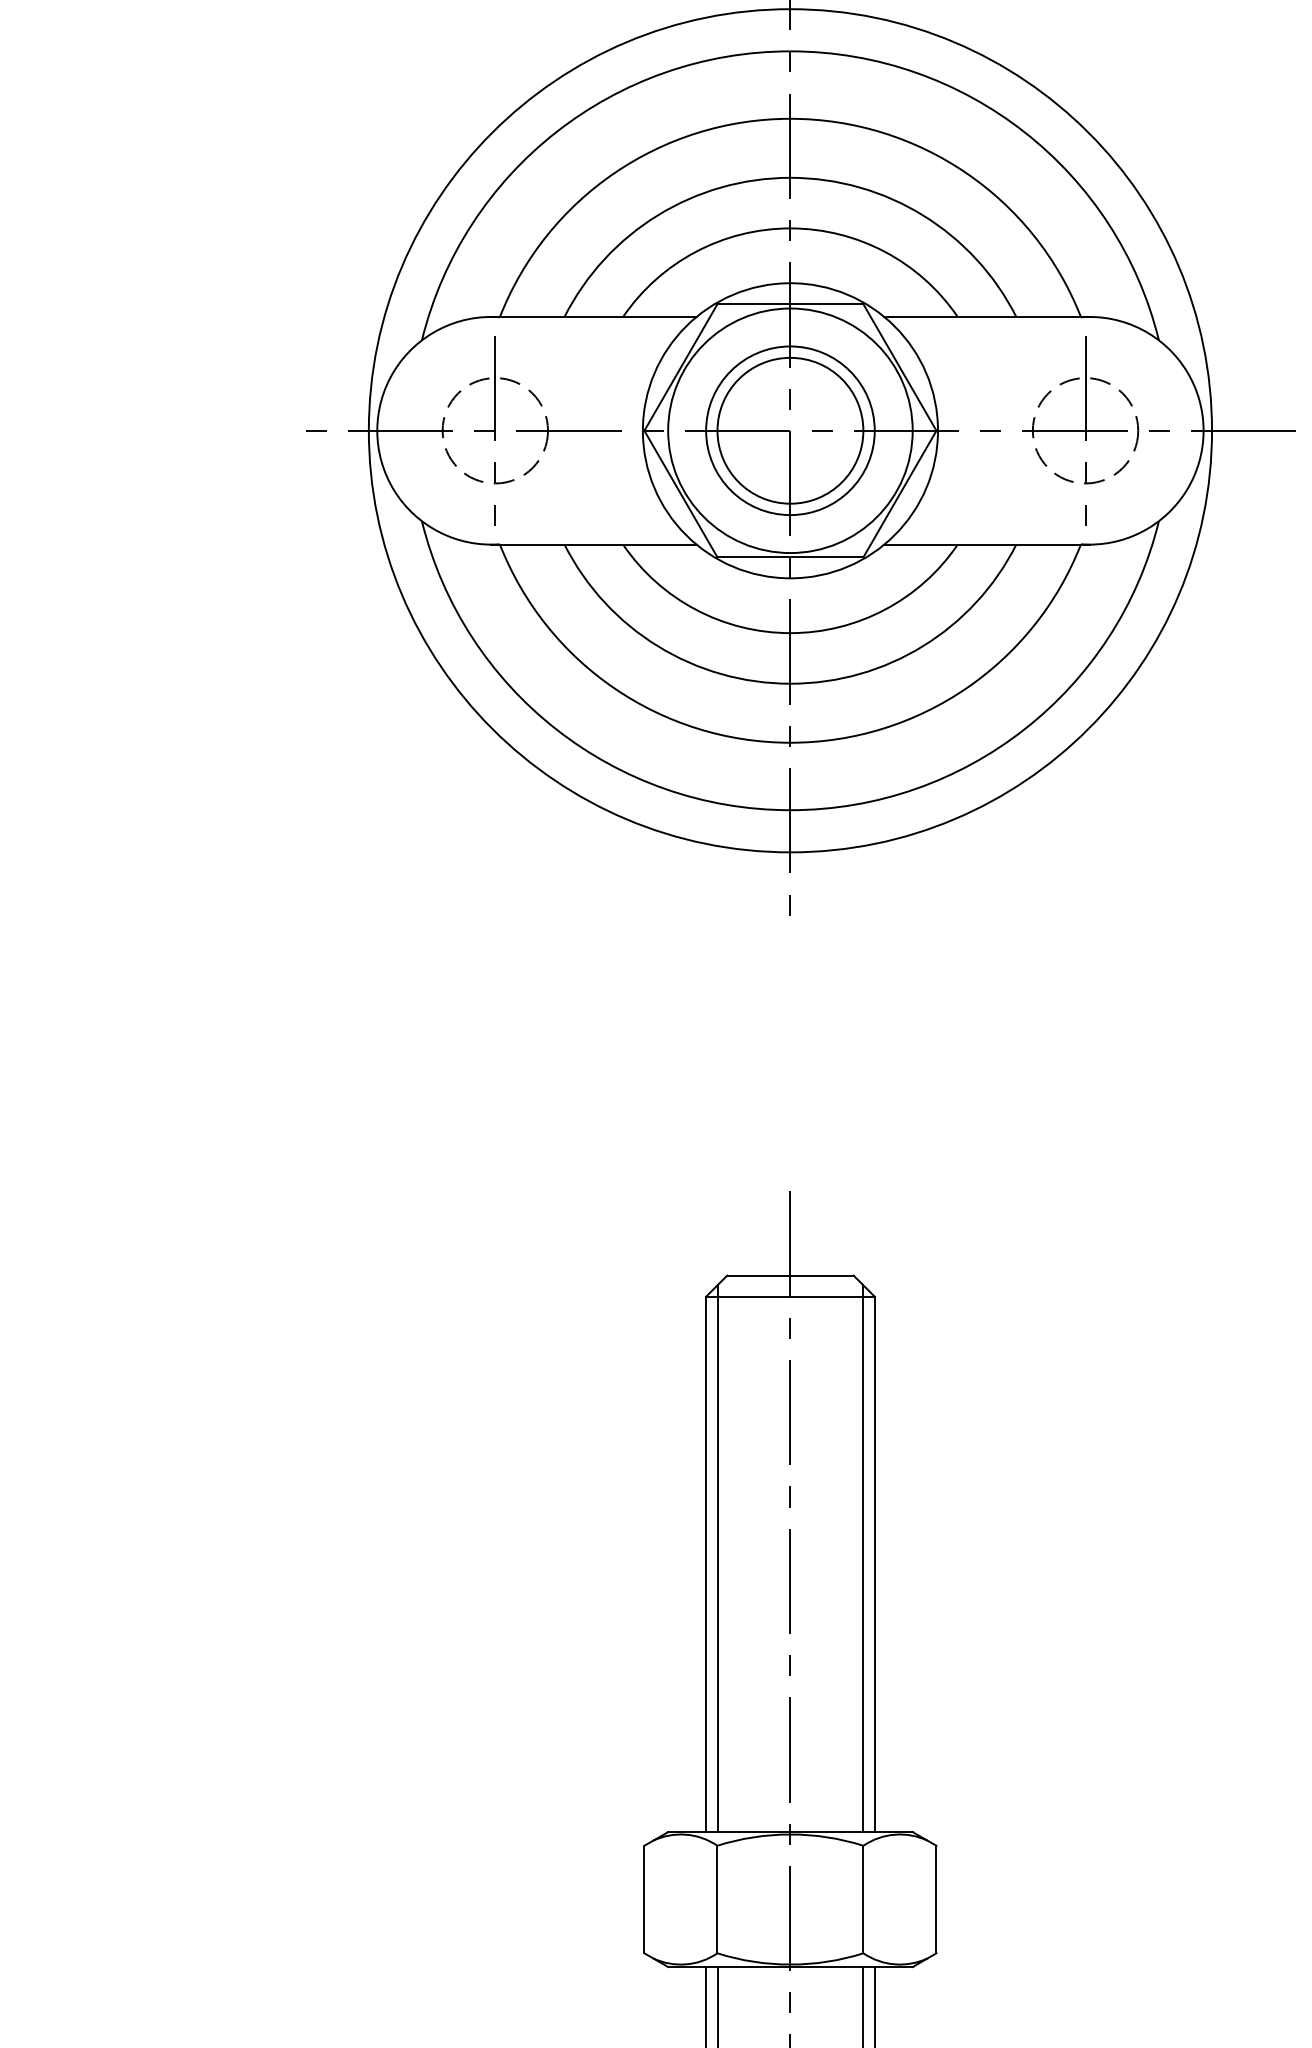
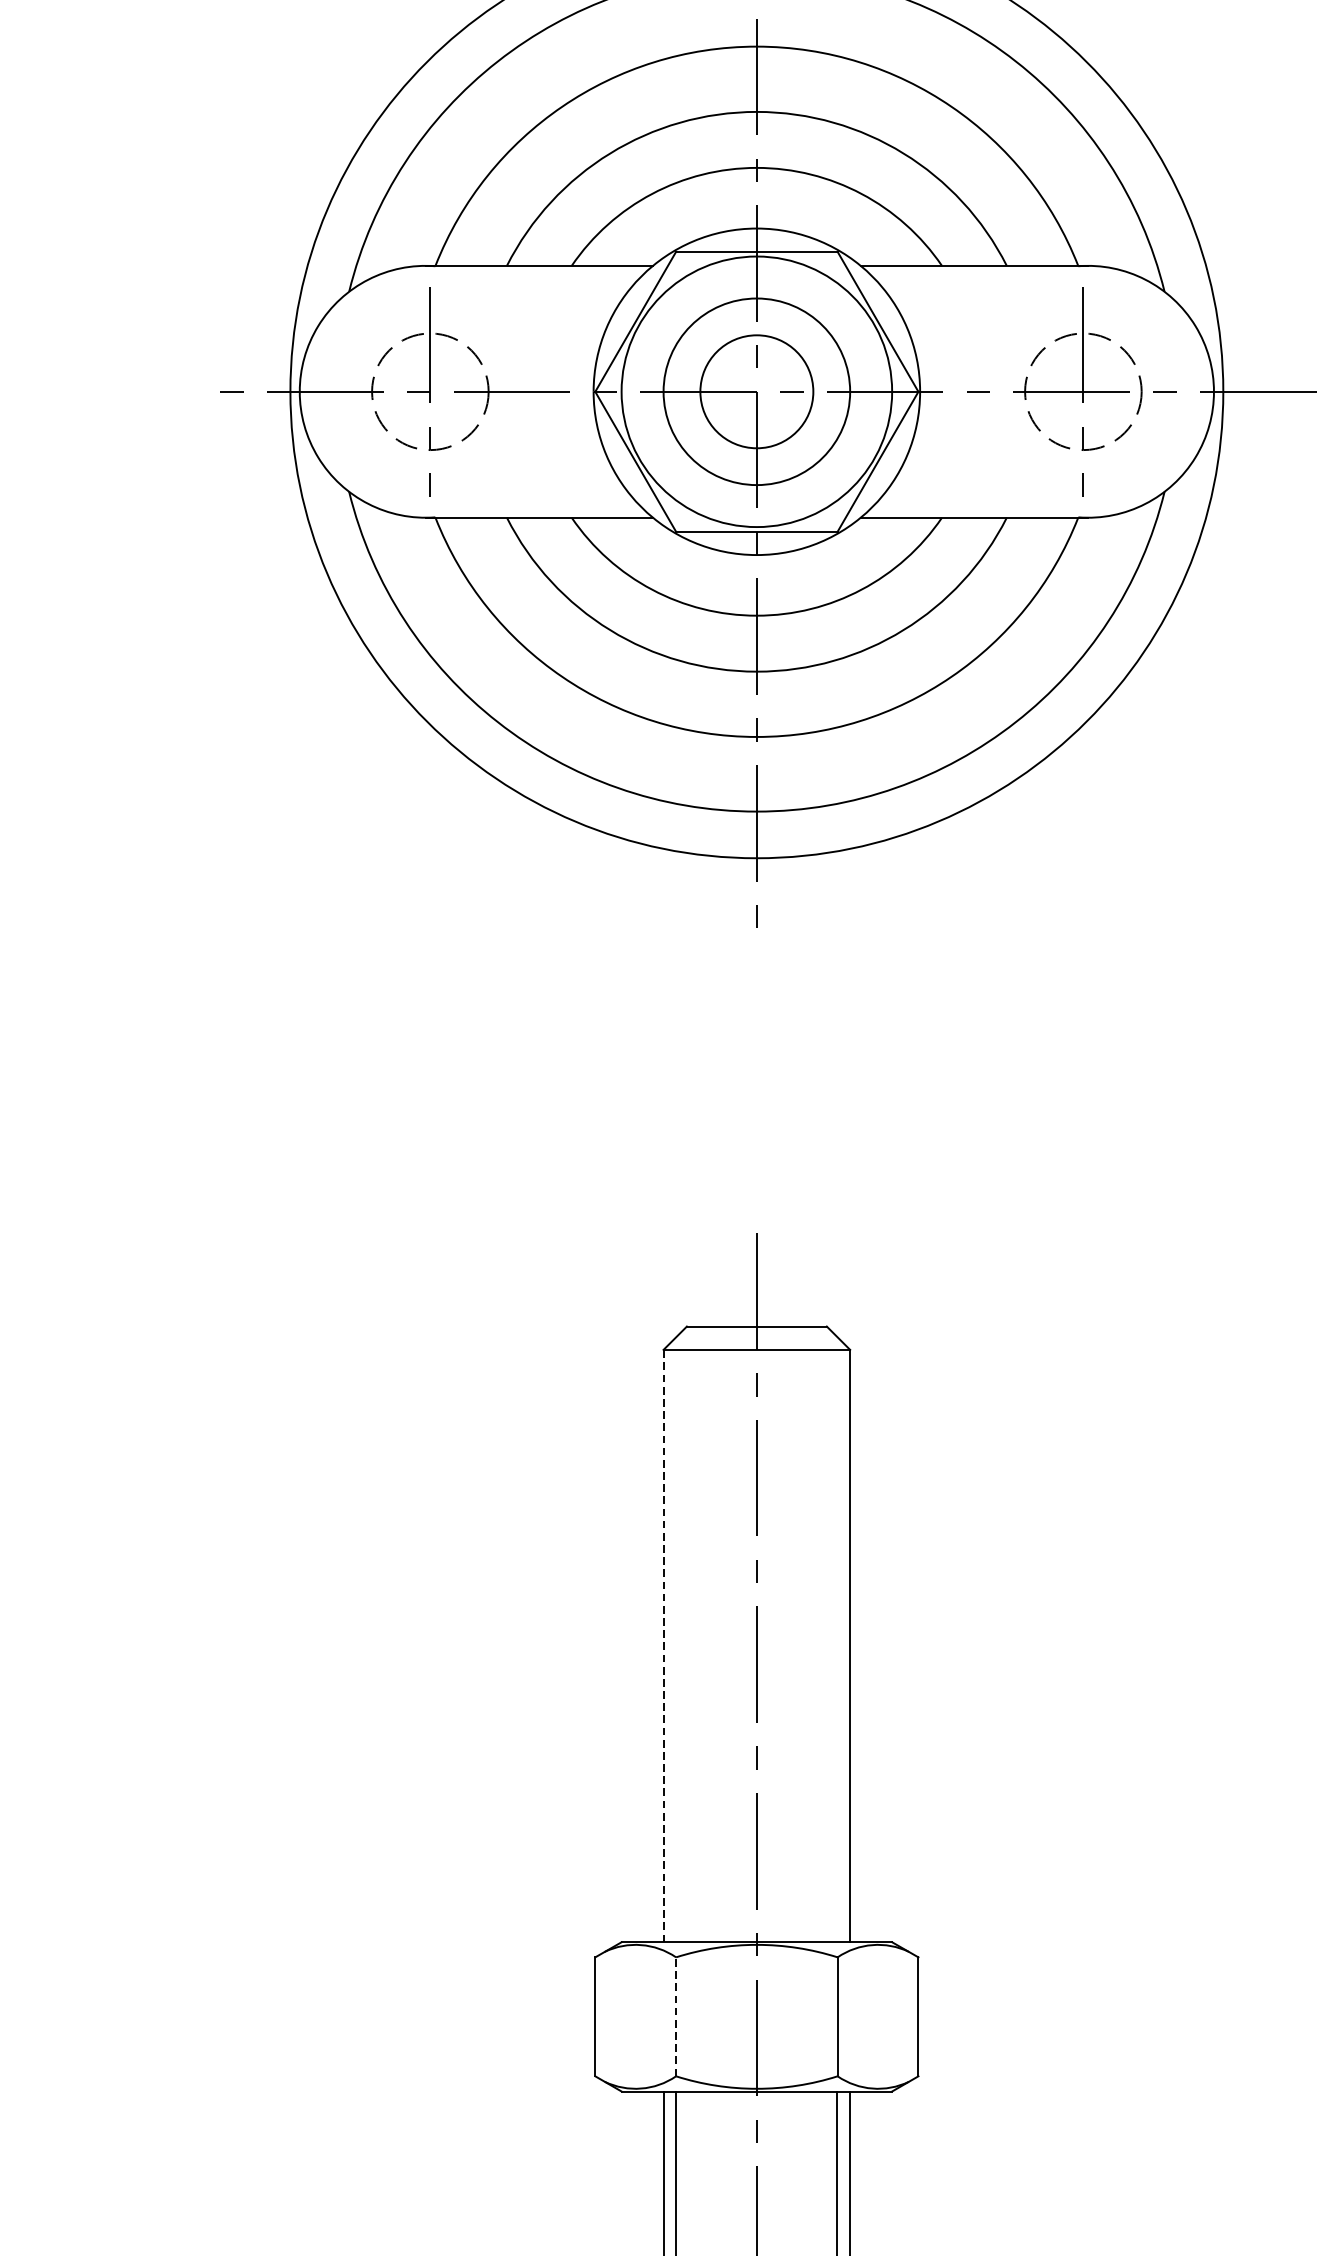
circle: (790, 430) -> (756, 391), size x0.7
line: (717, 1558) -> (676, 1639), removed
line: (863, 1558) -> (837, 1639), removed
line: (706, 1564) -> (664, 1646), solid -> dashed
line: (717, 1899) -> (676, 2016), solid -> dashed

